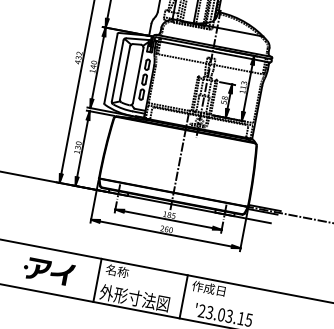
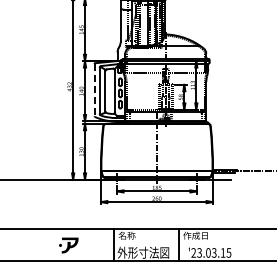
line: (110, 69) -> (94, 90), solid -> dashed
fill: (62, 274) -> (87, 245), removed

